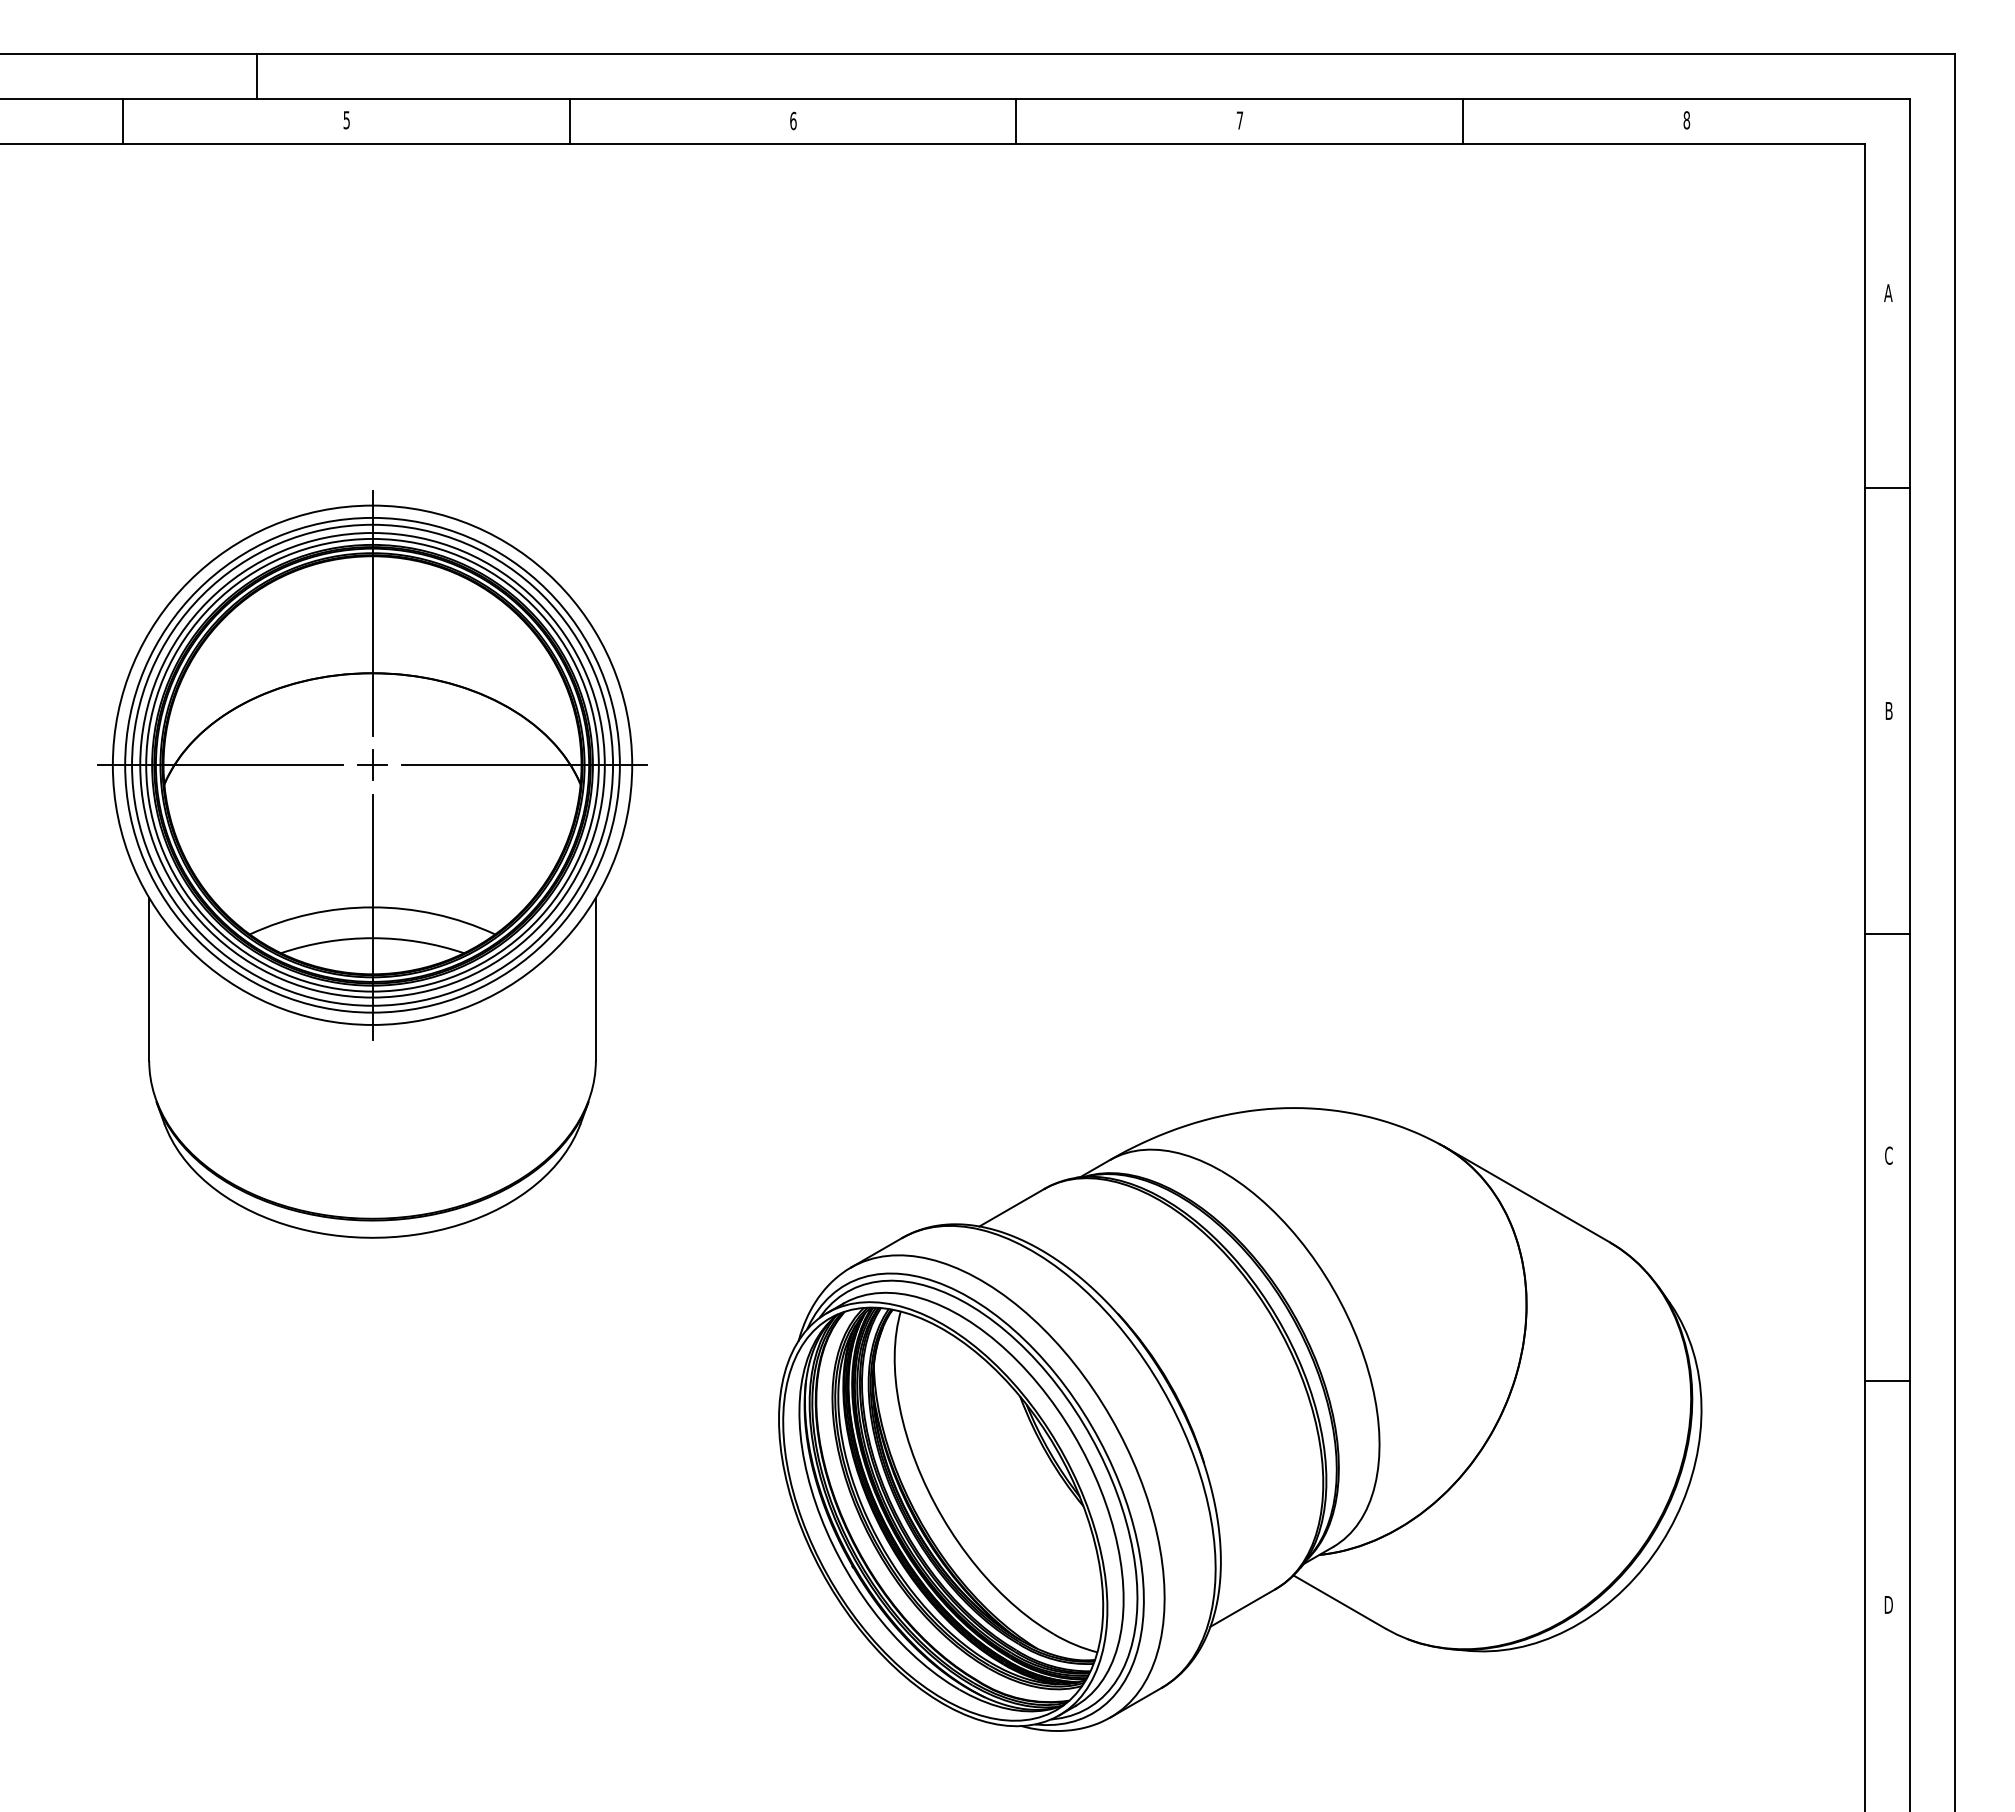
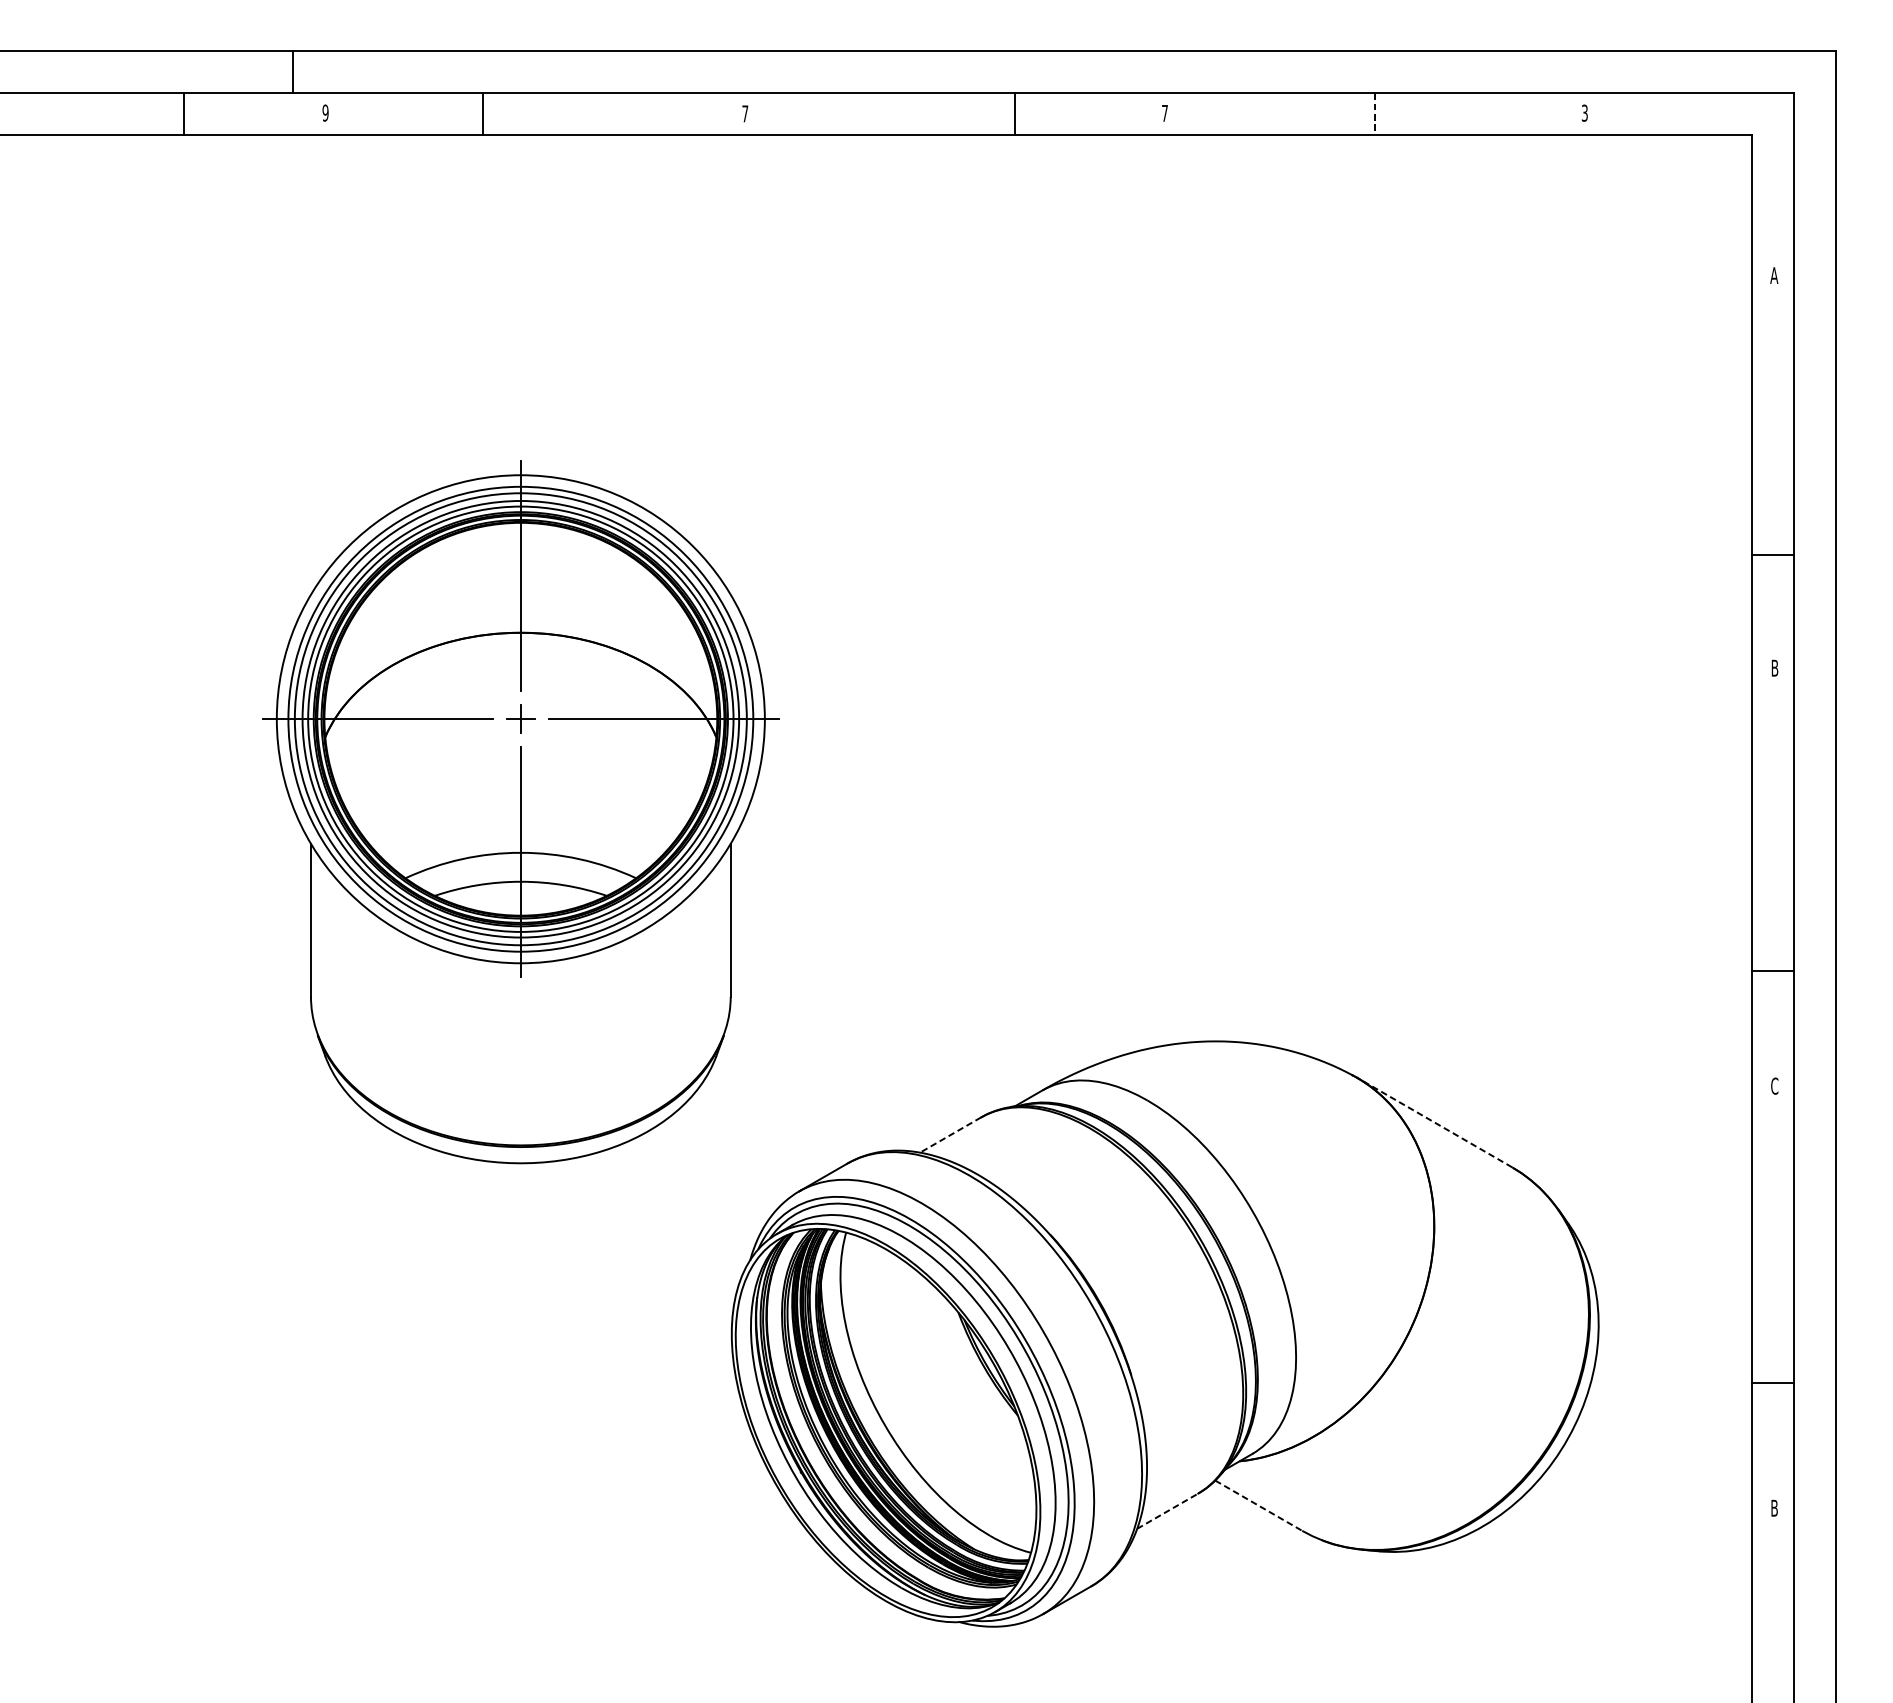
line: (257, 76) -> (293, 72), moved
text: (346, 119) -> (325, 112), 5 -> 9
text: (793, 120) -> (745, 113), 6 -> 7
text: (1686, 120) -> (1584, 113), 8 -> 3
line: (123, 121) -> (184, 114), moved
line: (569, 121) -> (483, 114), moved
line: (1016, 121) -> (1015, 114), moved
line: (1463, 121) -> (1375, 114), solid -> dashed
line: (1887, 487) -> (1773, 555), moved
part: (372, 864) -> (520, 812), moved
line: (1887, 934) -> (1773, 971), moved
line: (1526, 1194) -> (1434, 1122), solid -> dashed
line: (1011, 1207) -> (950, 1134), solid -> dashed
line: (1887, 1381) -> (1773, 1382), moved
line: (1340, 1602) -> (1259, 1506), solid -> dashed
text: (1888, 1604) -> (1774, 1507), D -> B
line: (1242, 1608) -> (1167, 1511), solid -> dashed

